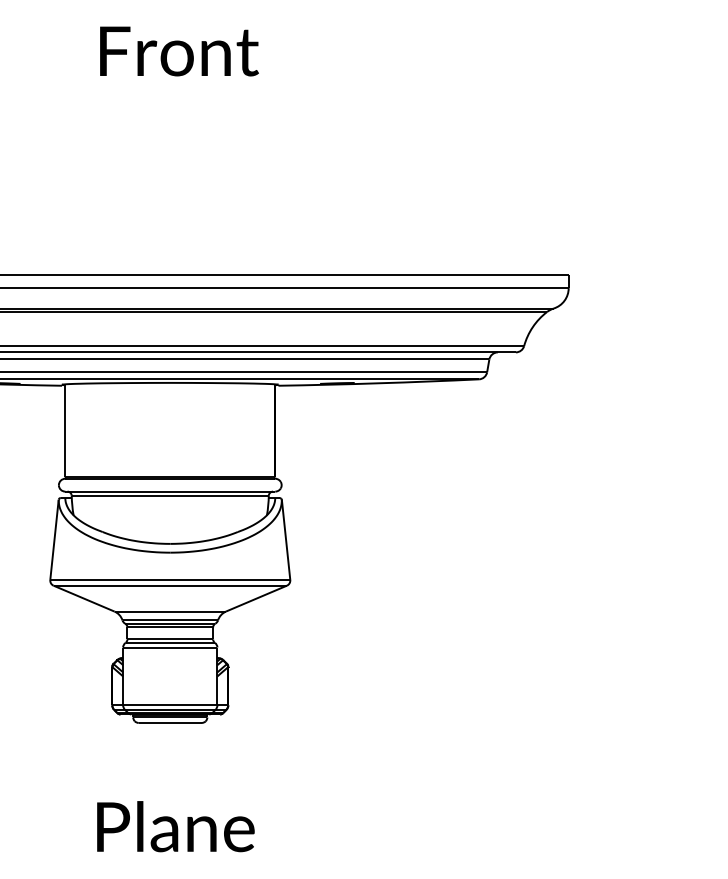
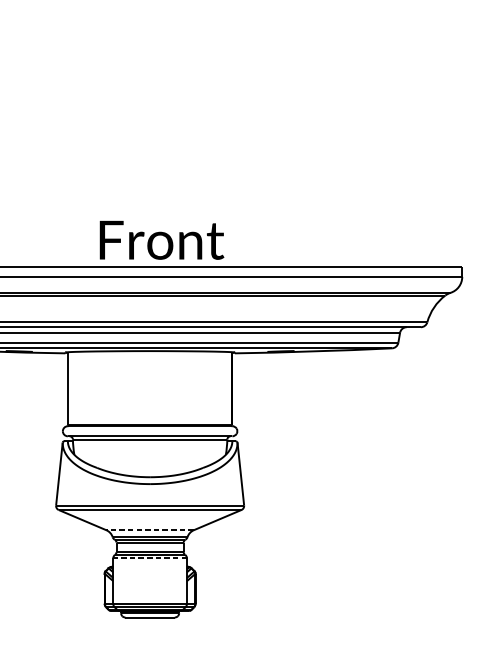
text: (179, 51) -> (162, 240), moved
line: (170, 611) -> (150, 530), solid -> dashed
line: (169, 647) -> (149, 558), solid -> dashed

